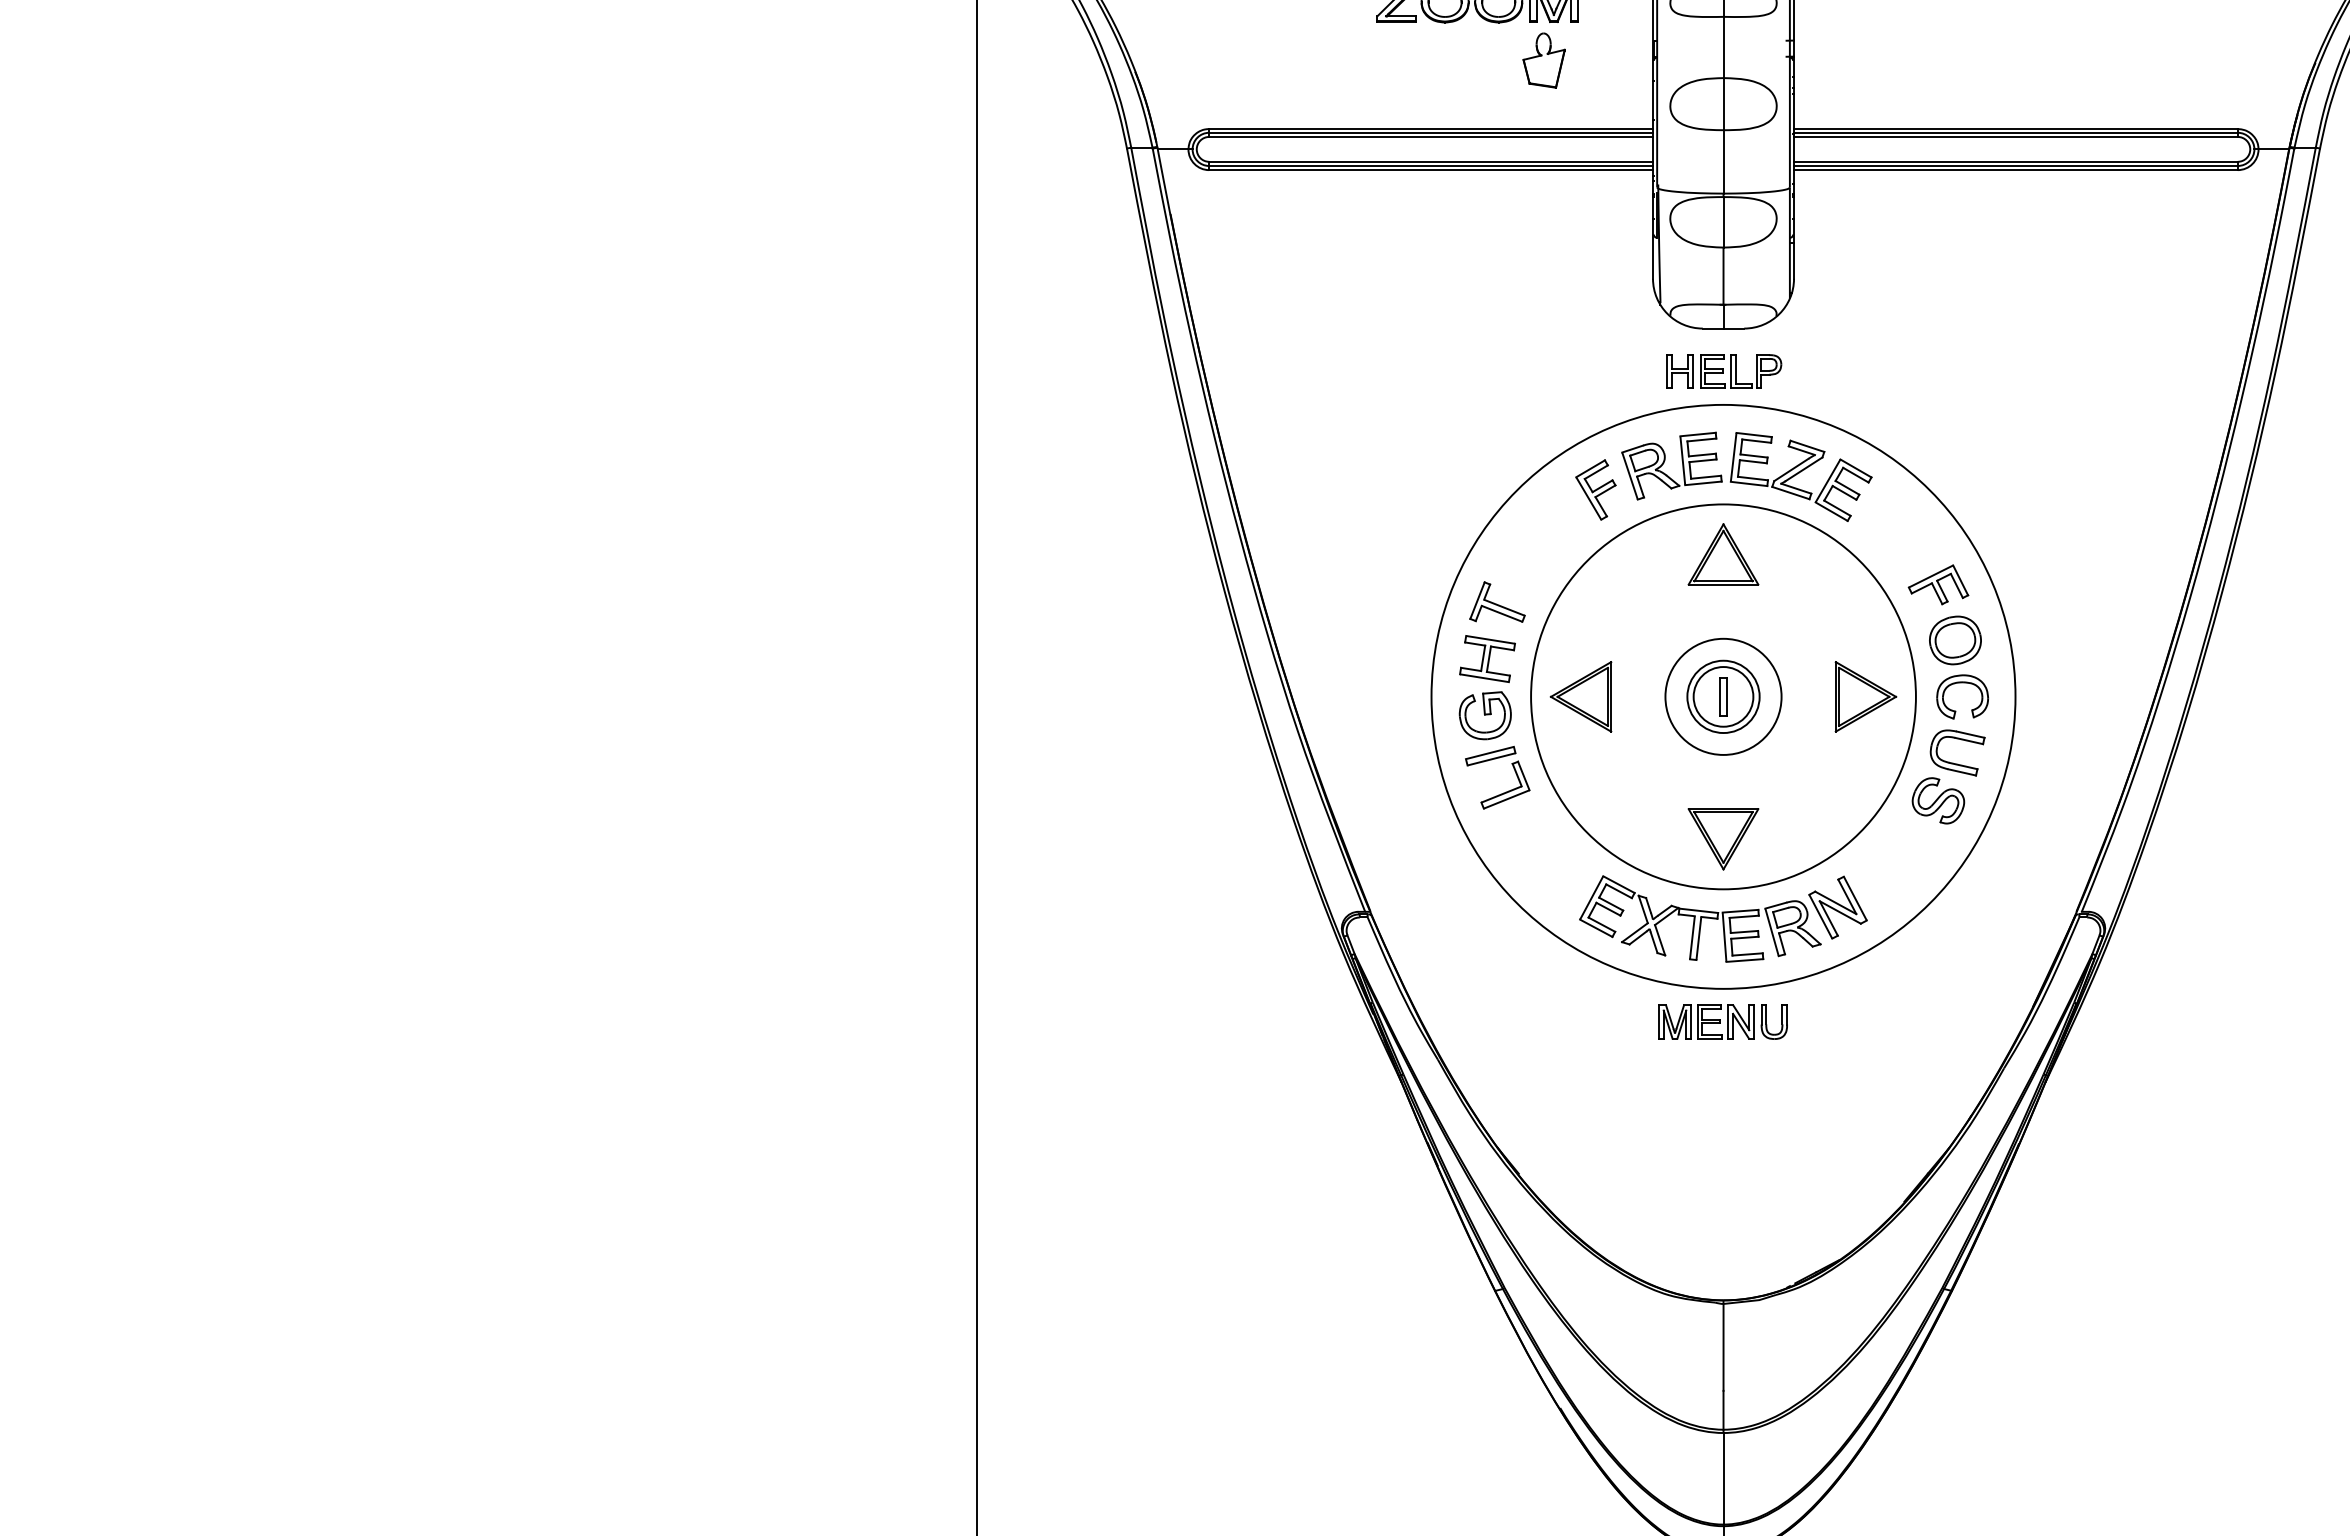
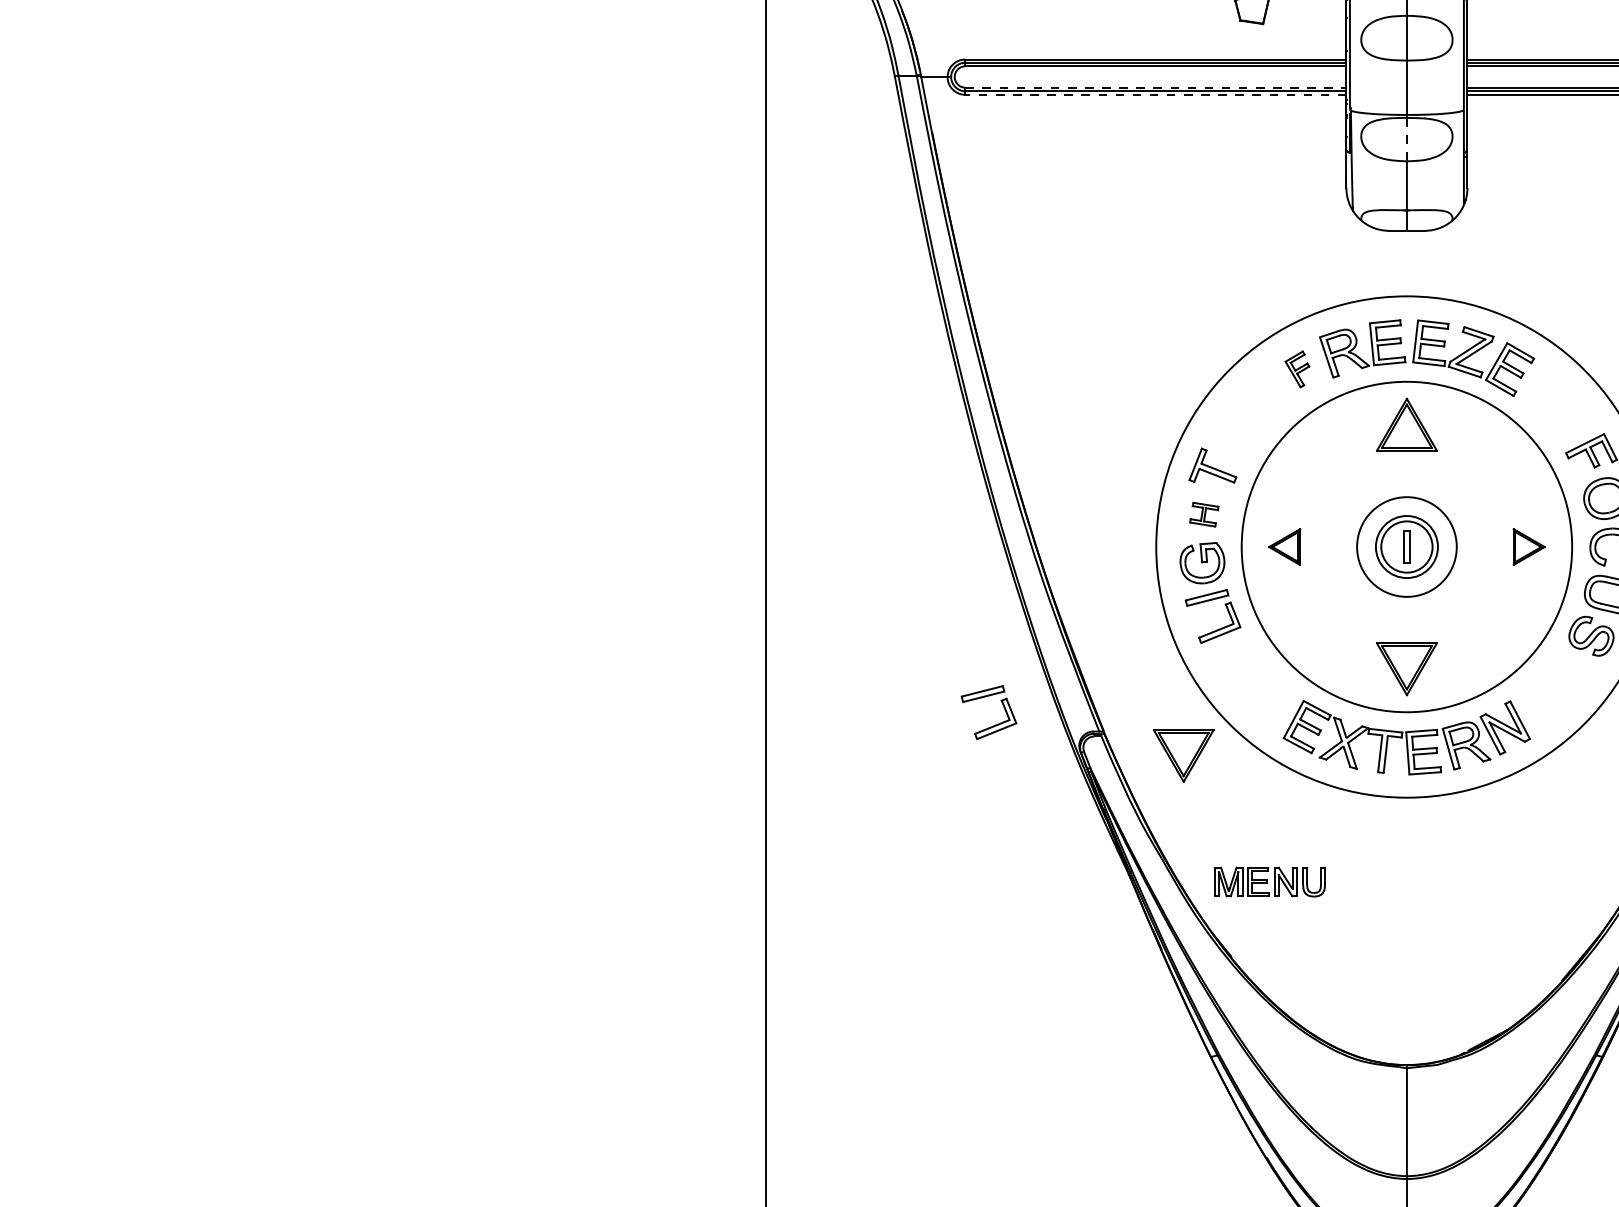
line: (1431, 161) -> (1156, 87), solid -> dashed
line: (1431, 170) -> (1156, 95), solid -> dashed
line: (1723, 222) -> (1406, 139), solid -> dashed
part: (1724, 371) -> (1407, 267), removed
part: (1595, 489) -> (1297, 368), size x0.7
part: (1487, 659) -> (1204, 514), size x0.6
part: (1580, 696) -> (1284, 546), size x0.6
part: (1865, 696) -> (1528, 546), size x0.6
part: (1242, 904) -> (993, 725), added
part: (1463, 940) -> (1183, 756), added
part: (1722, 1021) -> (1269, 881), moved

